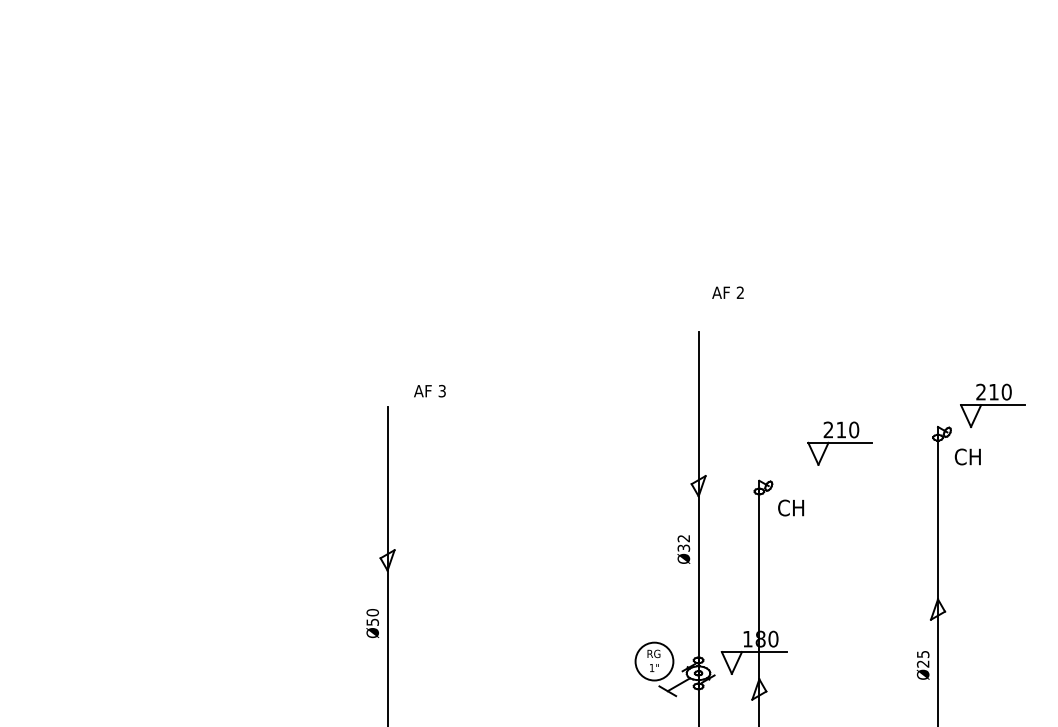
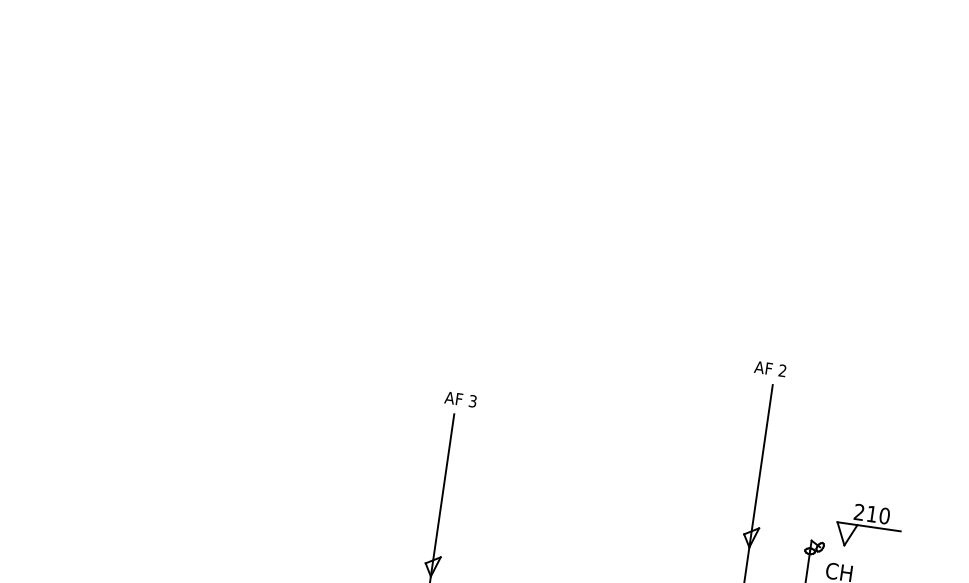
text: (727, 292) -> (769, 368), moved
text: (429, 390) -> (460, 398), moved
part: (839, 443) -> (868, 527), moved

